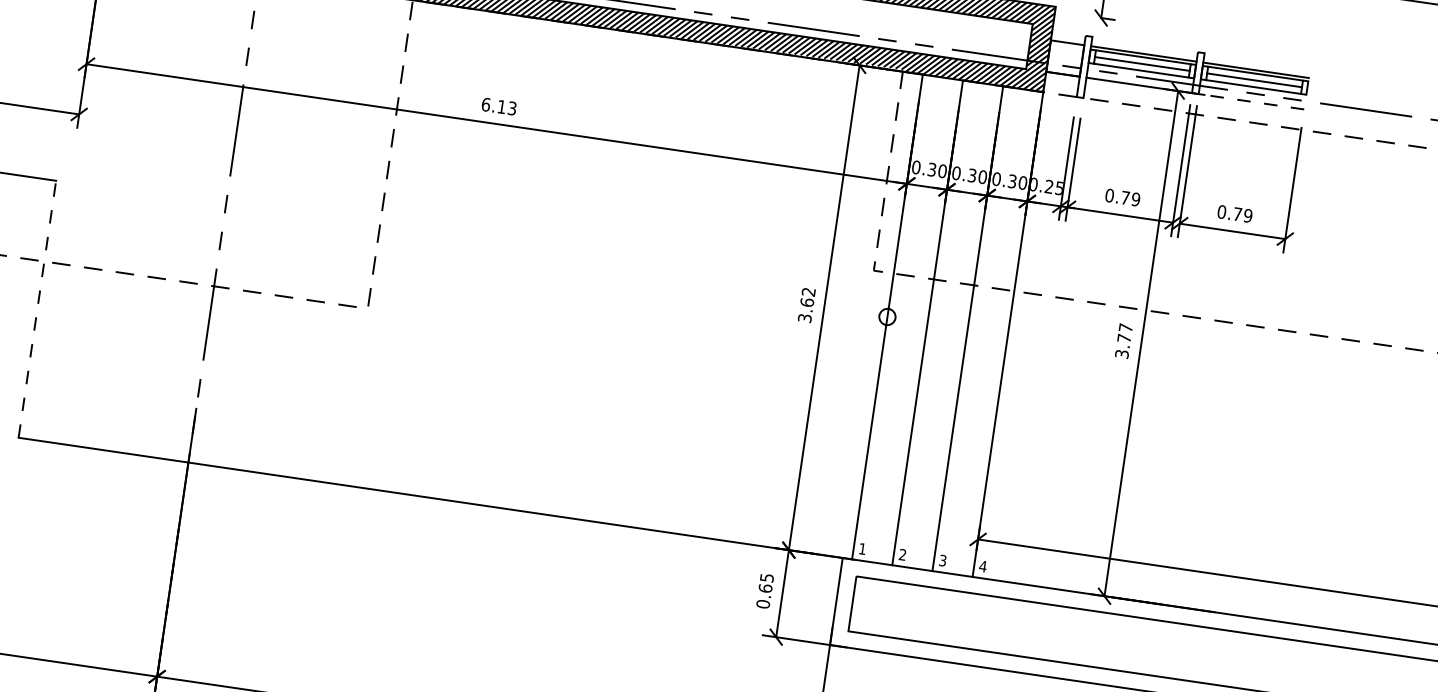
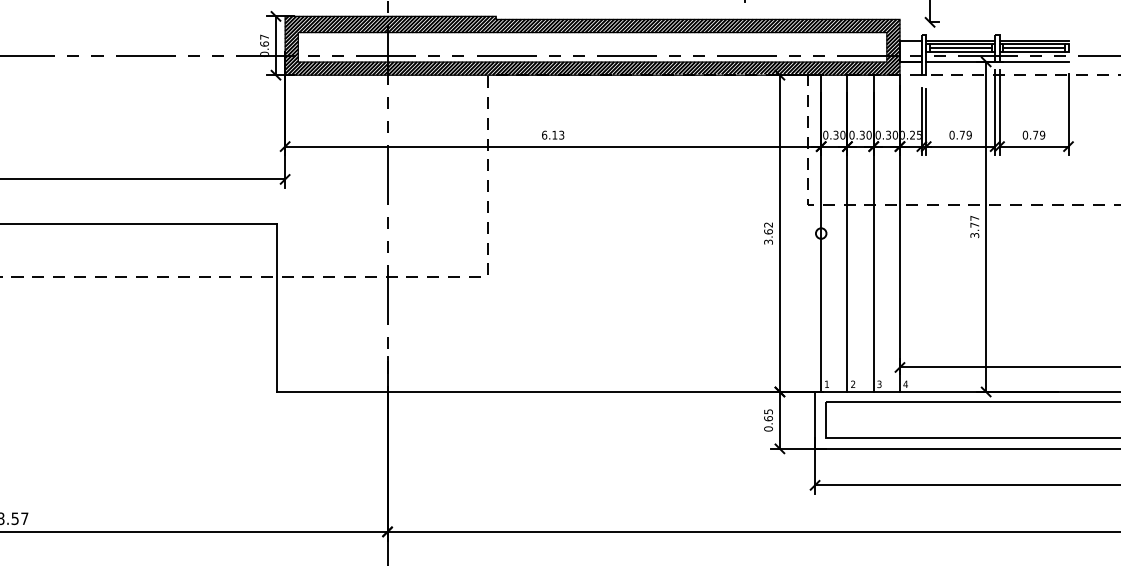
line: (1250, 101) -> (1033, 61), dashed -> solid
line: (37, 310) -> (276, 308), dashed -> solid

